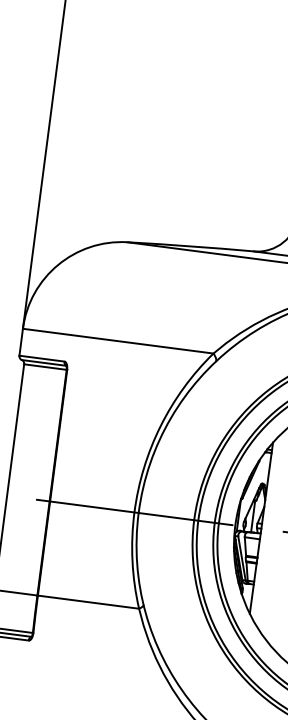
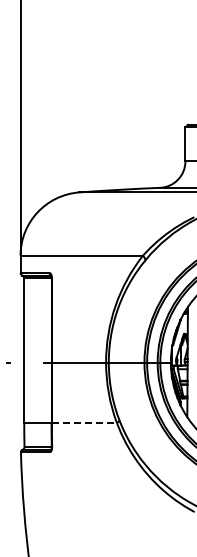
line: (88, 602) -> (84, 423), solid -> dashed

